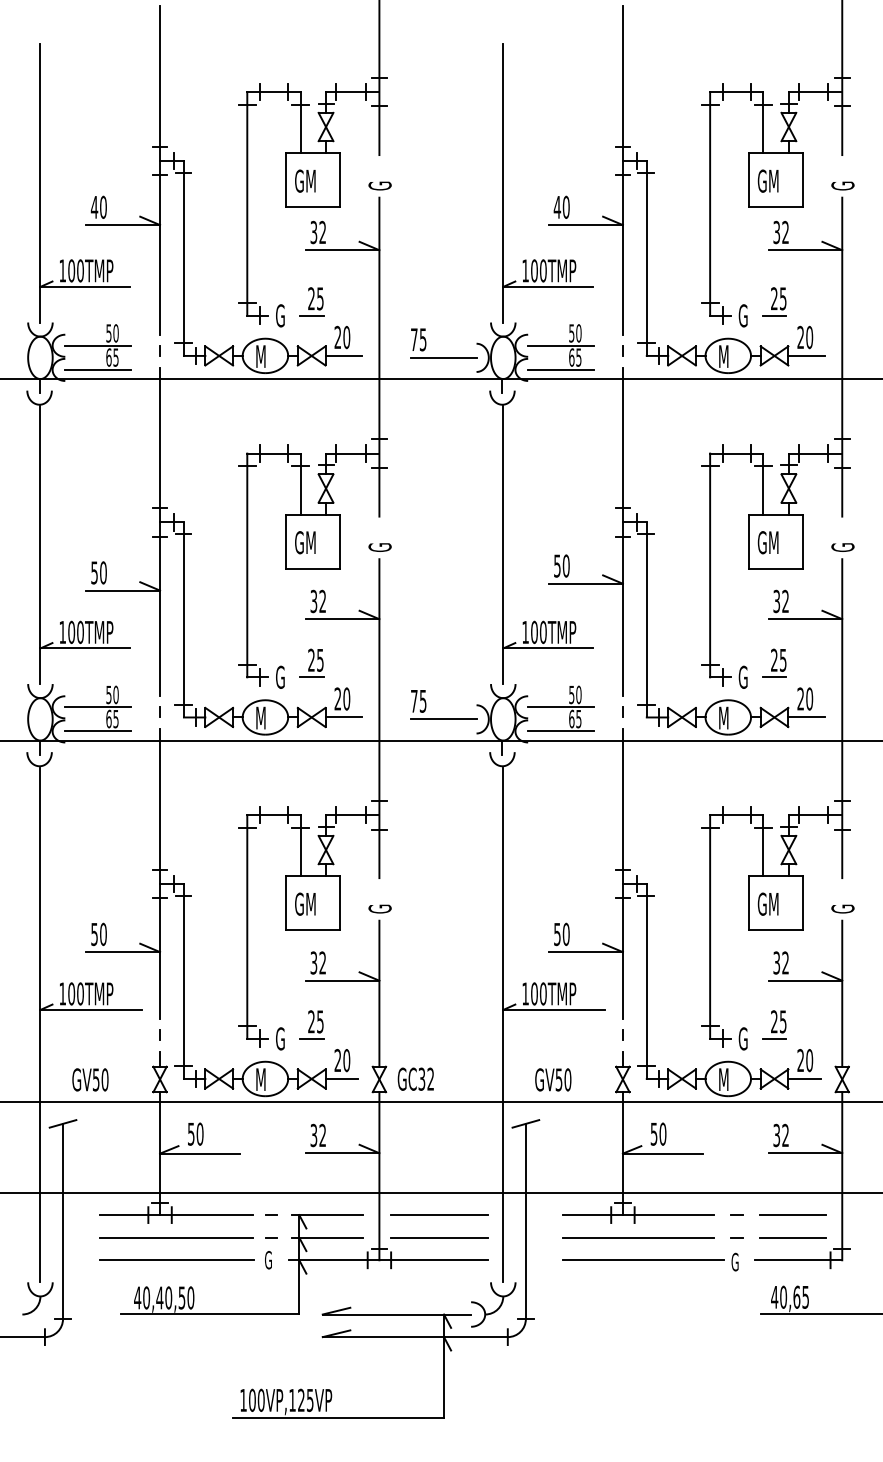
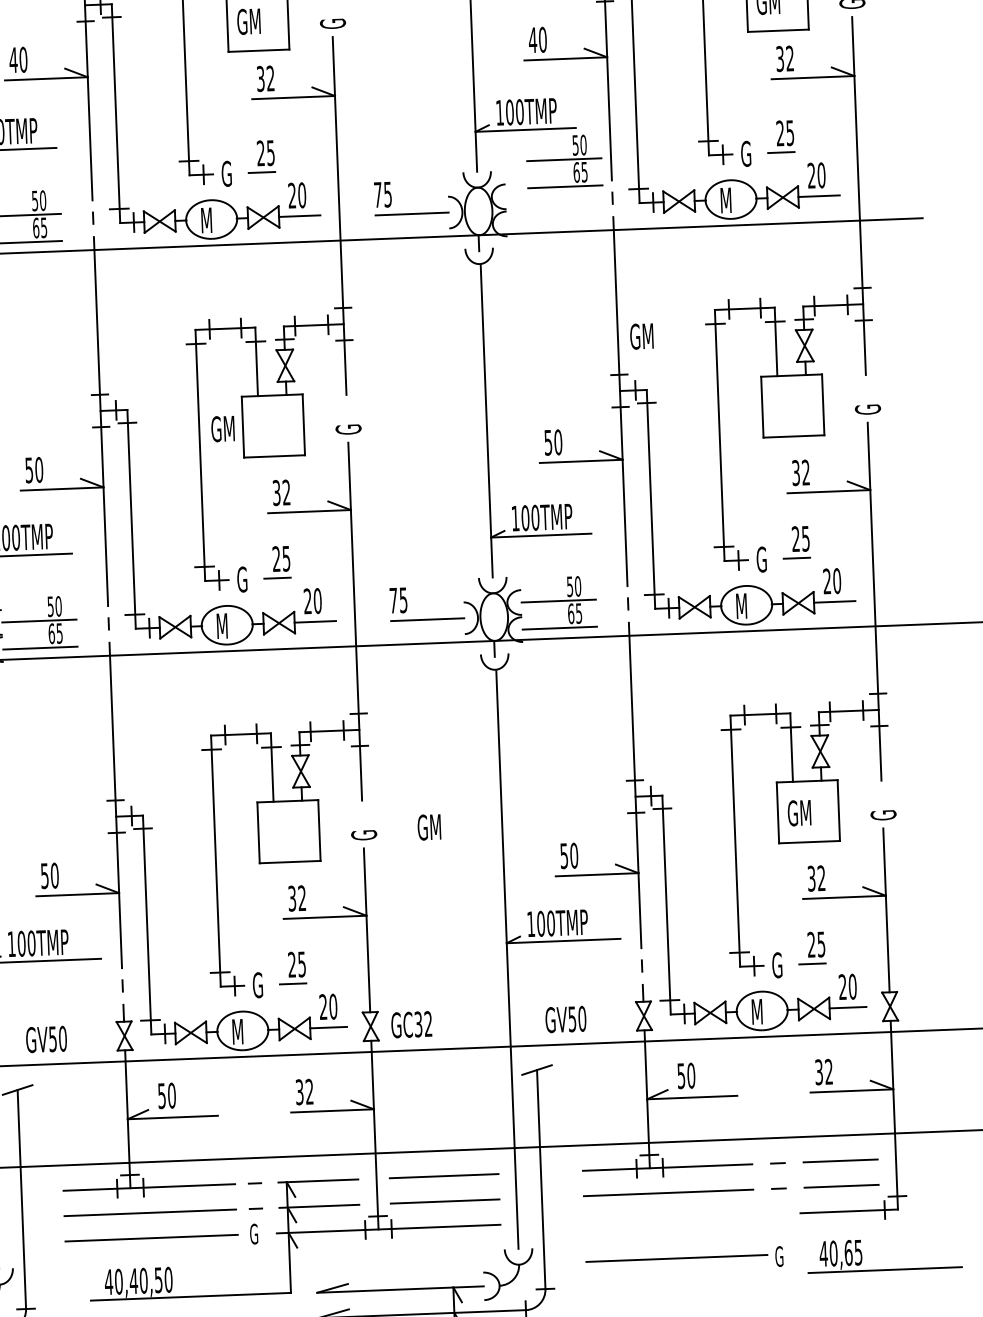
part: (560, 347) -> (563, 161), moved
text: (305, 542) -> (223, 428), moved
text: (767, 542) -> (641, 336), moved
text: (305, 903) -> (429, 826), moved
part: (650, 1261) -> (684, 1259), moved

